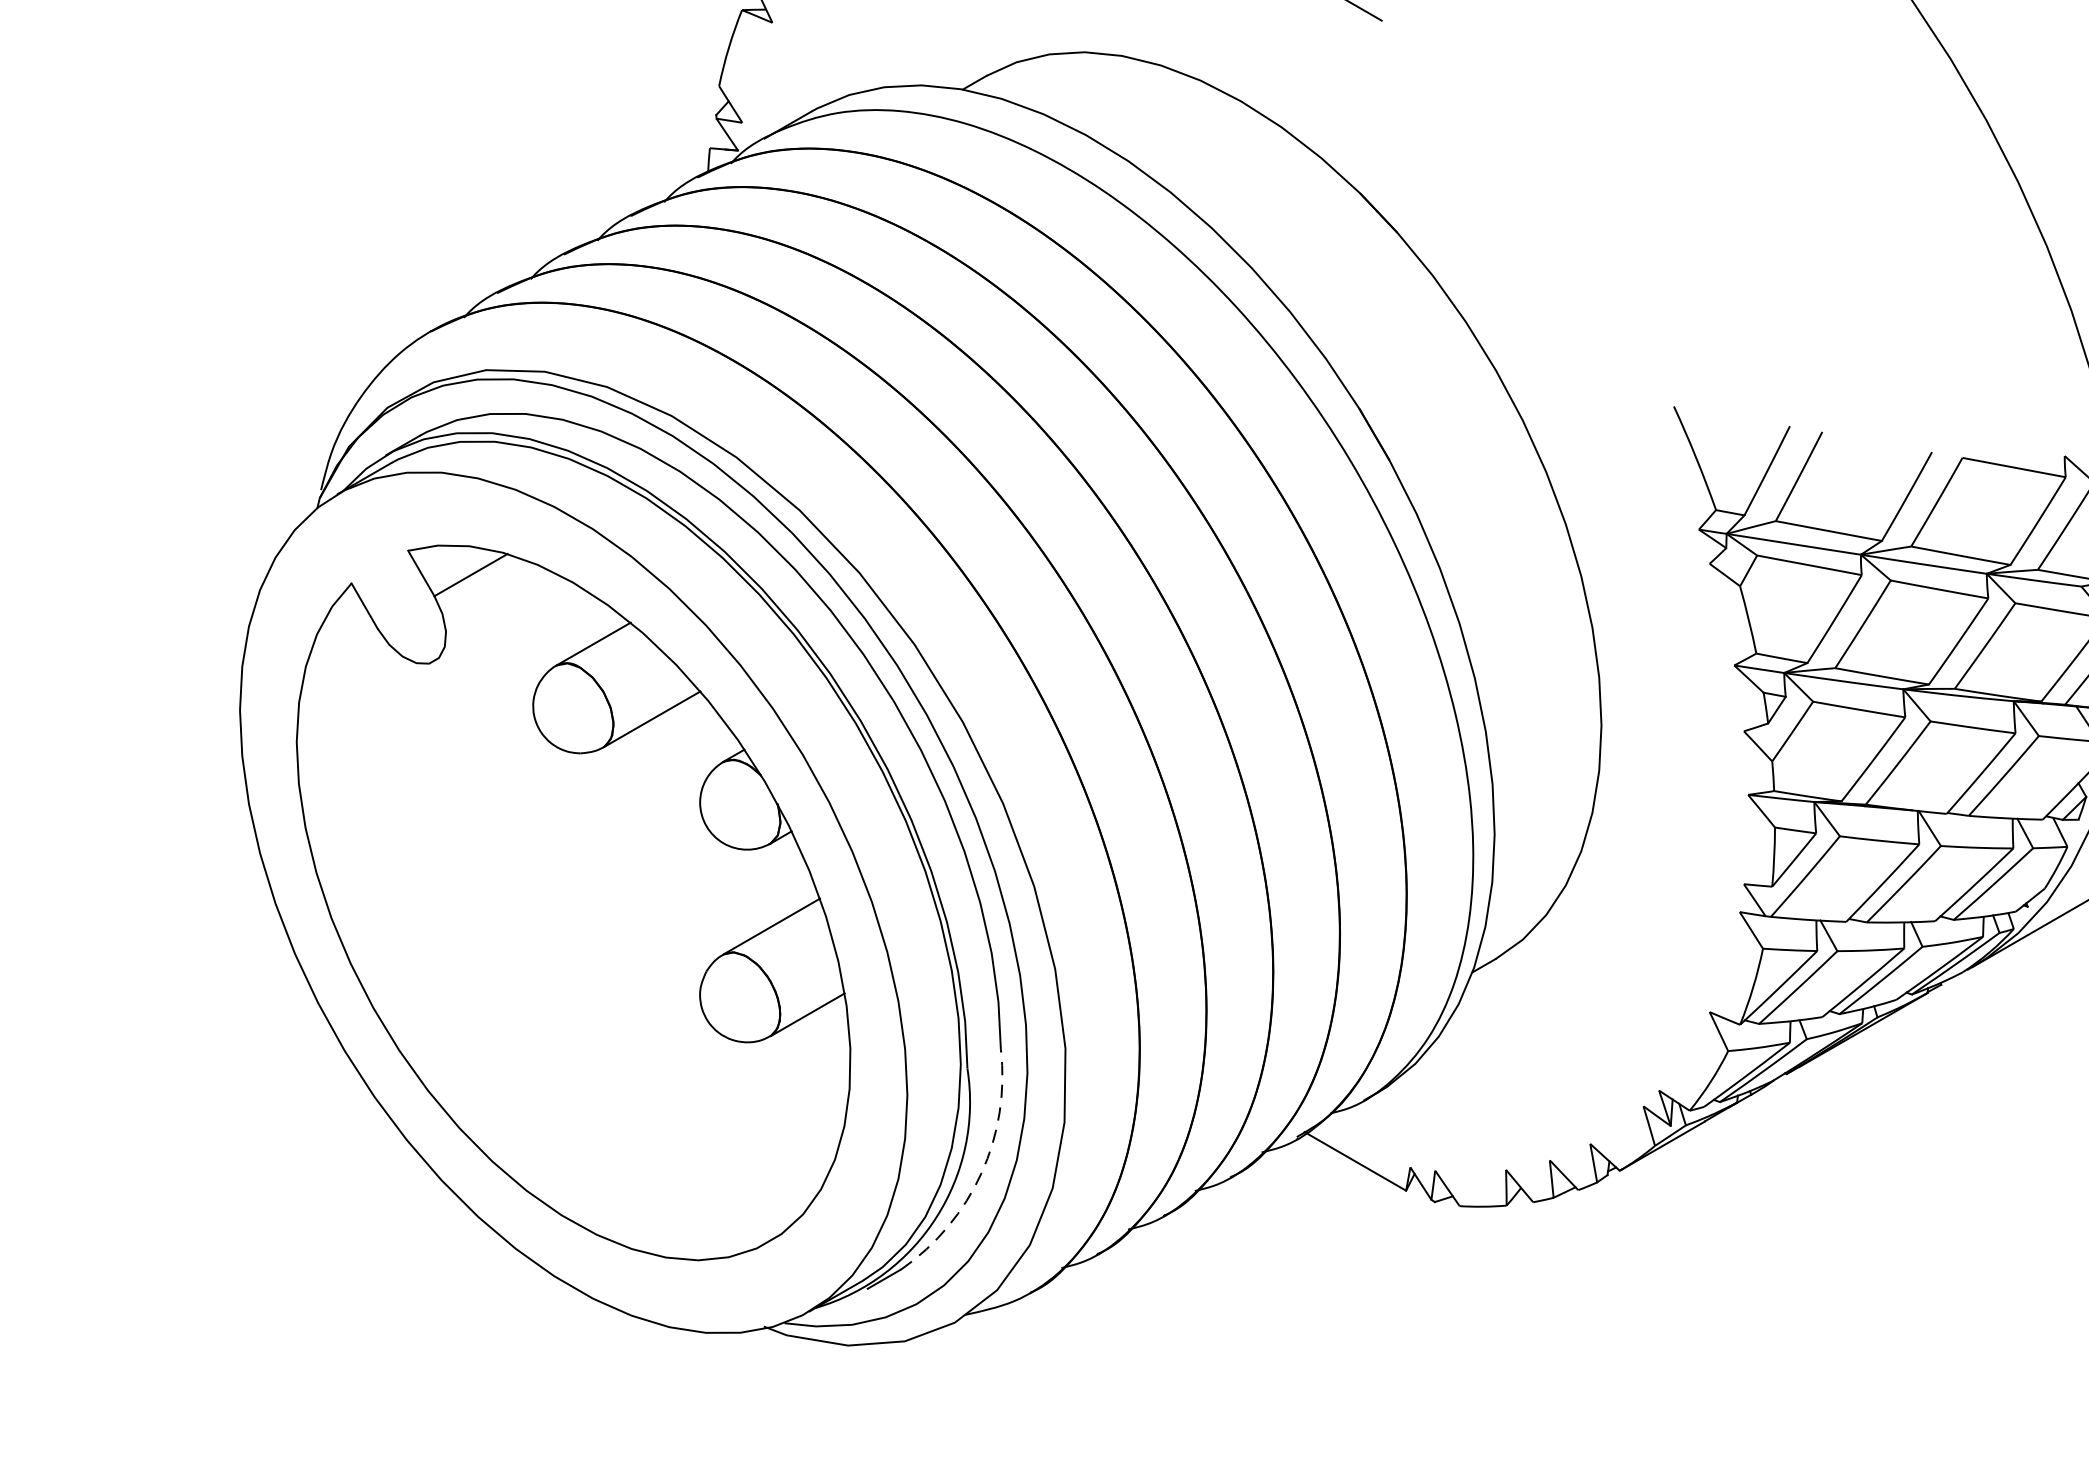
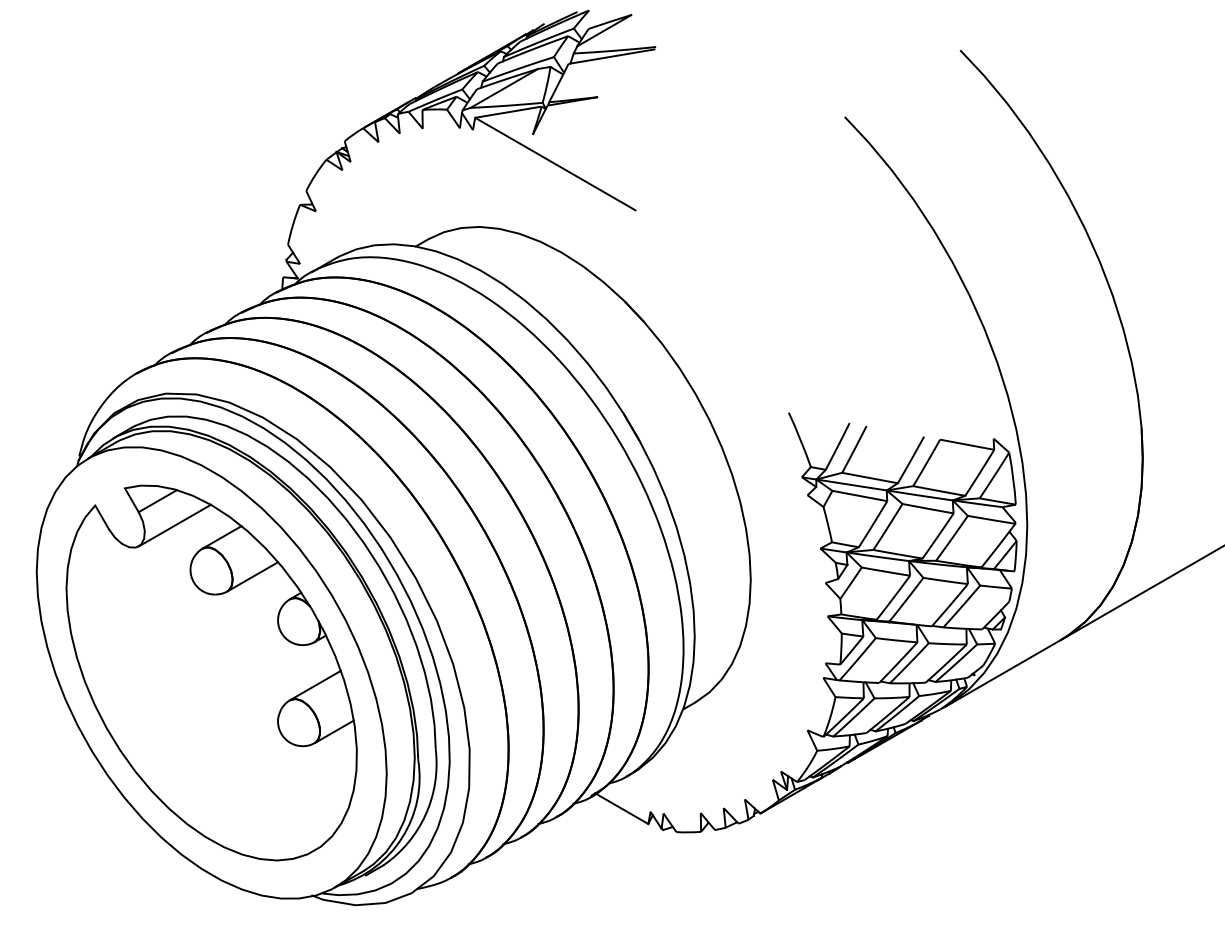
line: (502, 621) -> (174, 525), added
arc: (981, 1172) -> (425, 814), dashed -> solid

